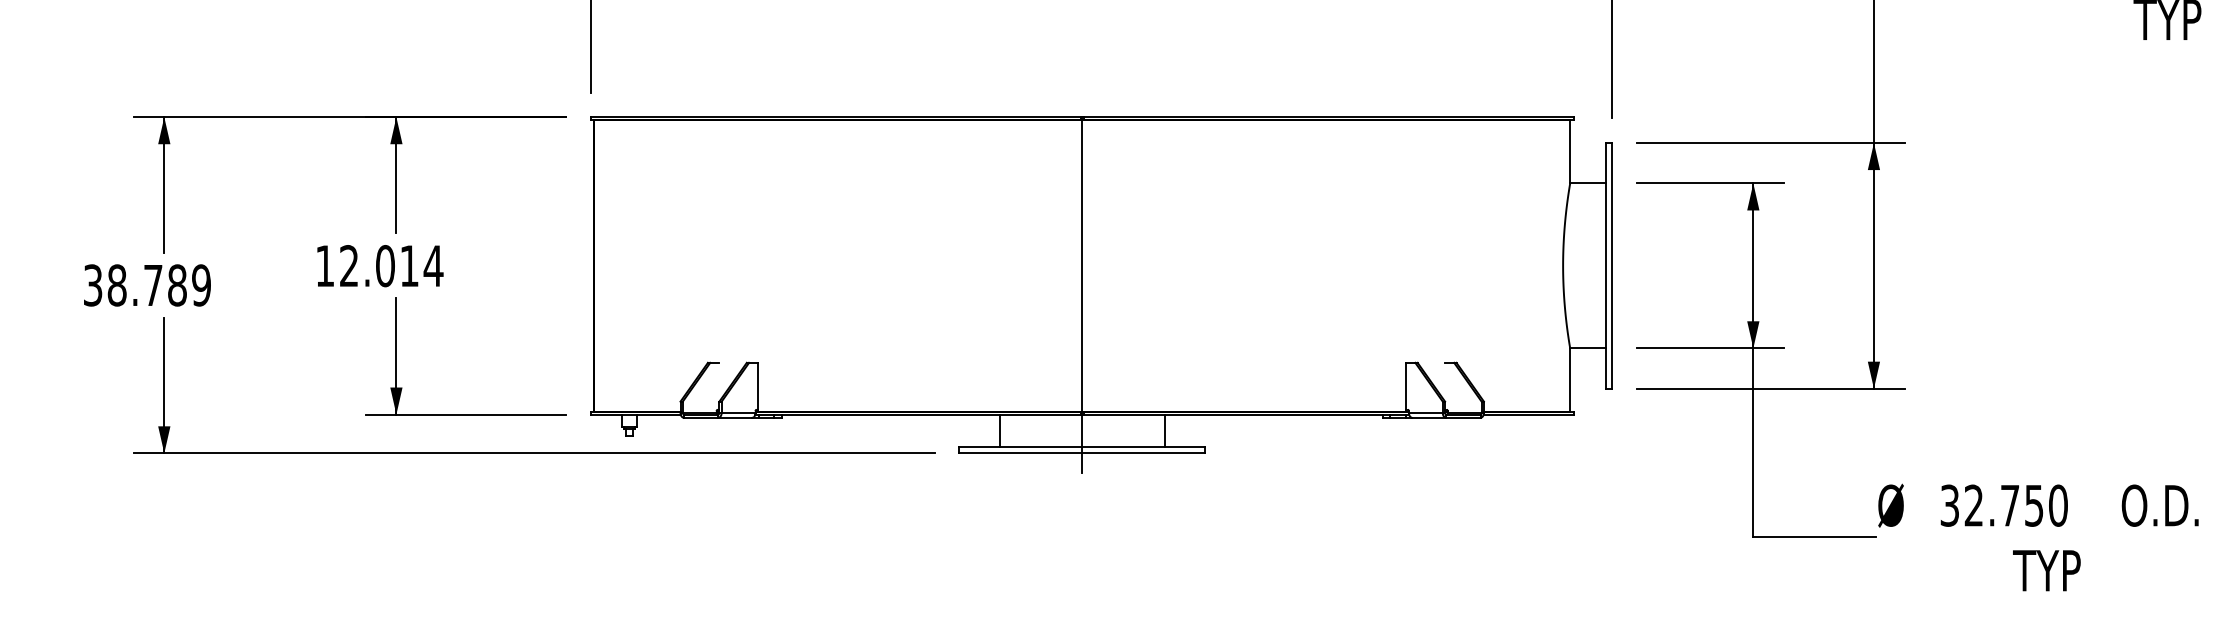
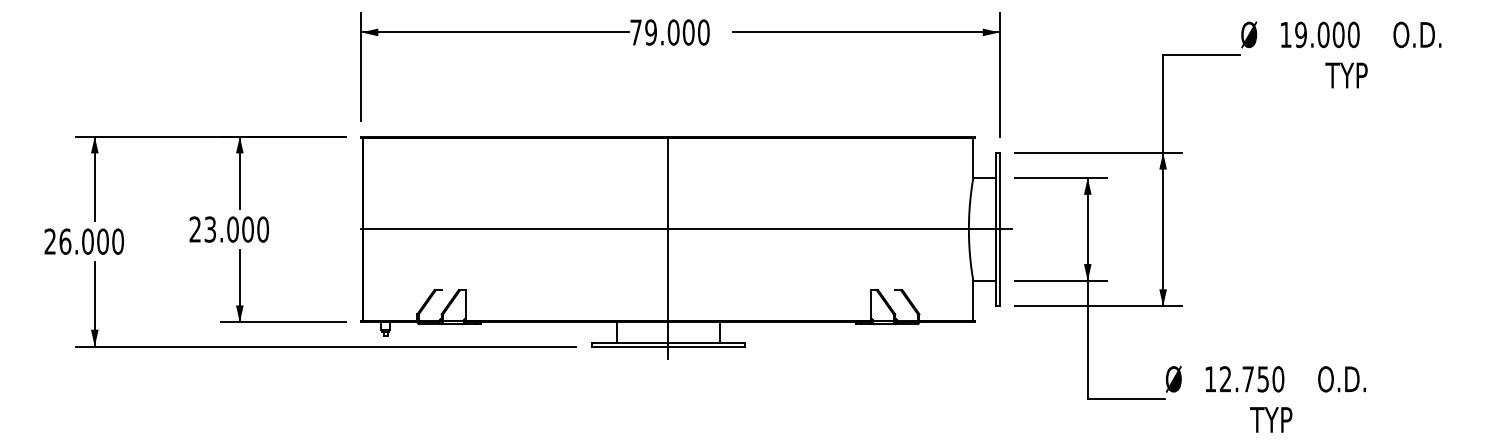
text: (379, 265) -> (229, 229), 12.014 -> 23.000
line: (1111, 265) -> (686, 229), added
text: (146, 285) -> (83, 241), 38.789 -> 26.000
text: (1949, 506) -> (1210, 379), 32.750 -> 12.750

